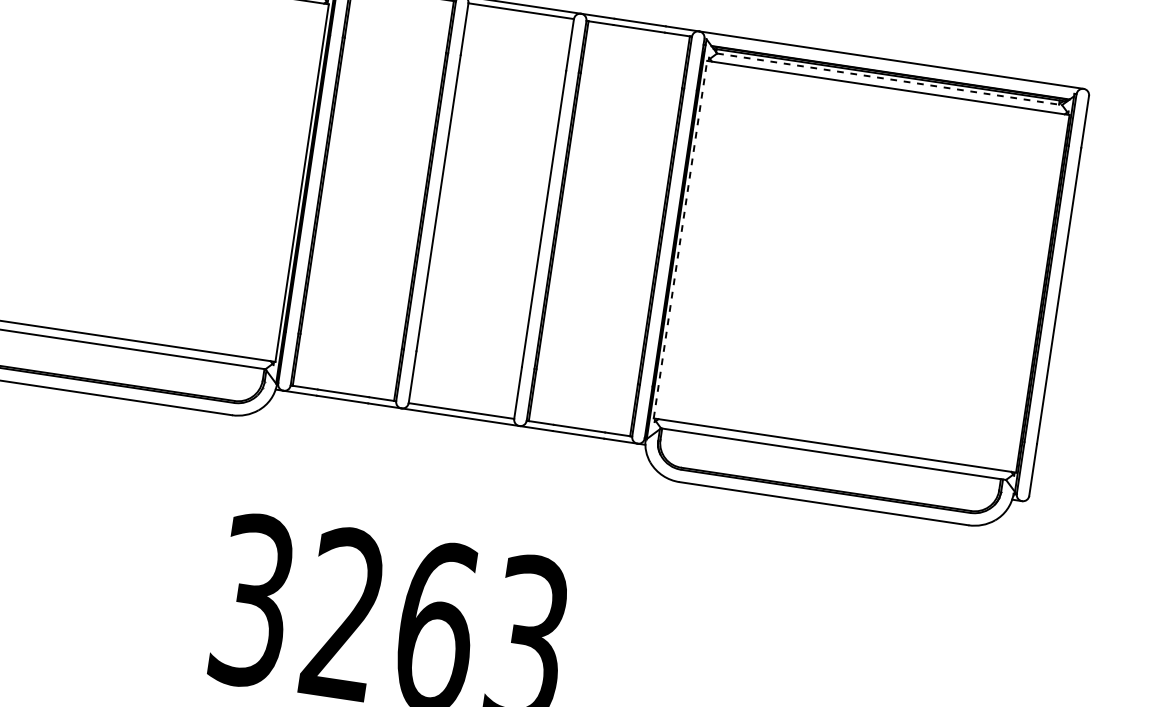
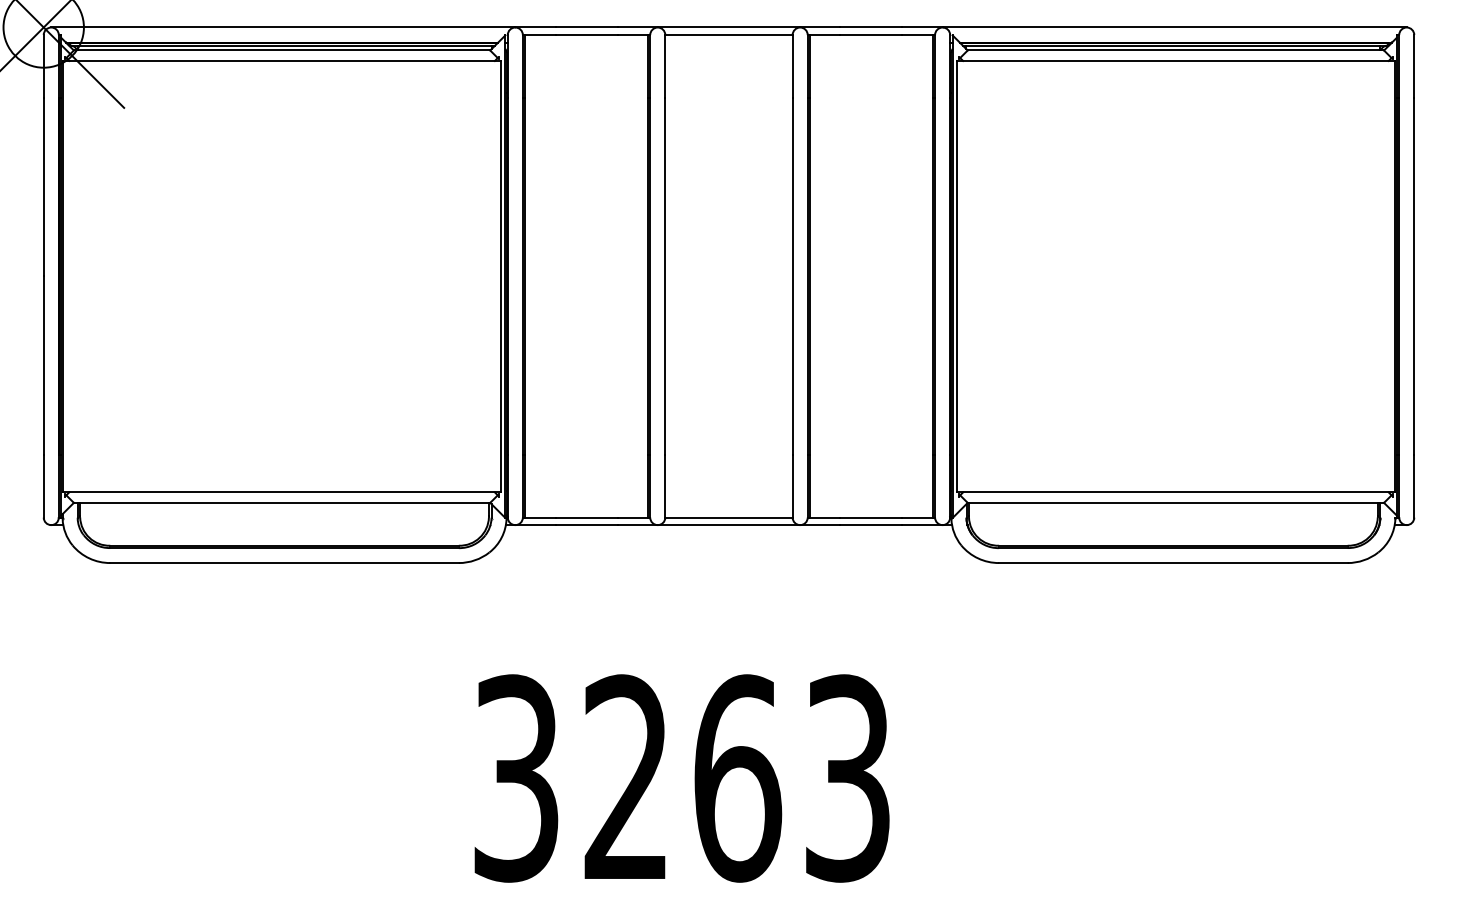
line: (890, 79) -> (1176, 50), dashed -> solid
line: (680, 239) -> (957, 276), dashed -> solid

